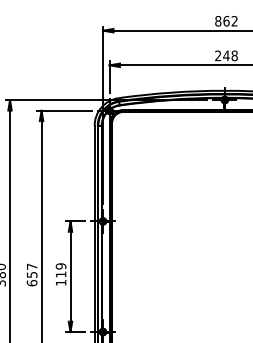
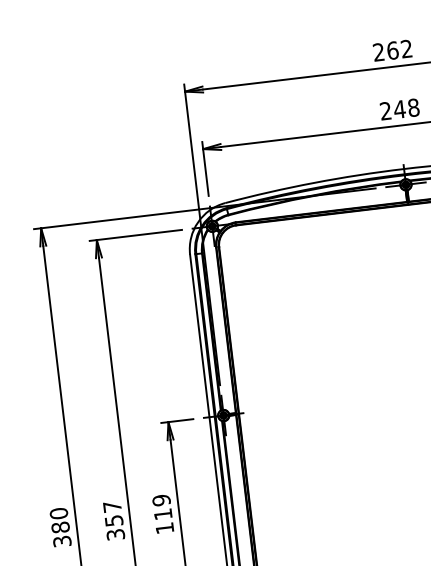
text: (218, 21) -> (379, 52), 862 -> 262
text: (31, 283) -> (114, 535), 657 -> 357

